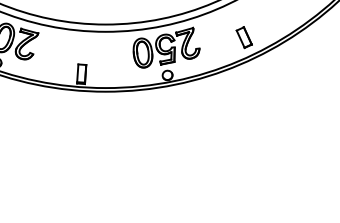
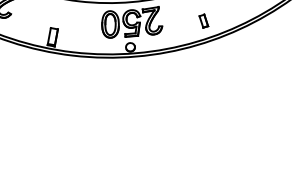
part: (243, 37) -> (203, 20), size x0.7

